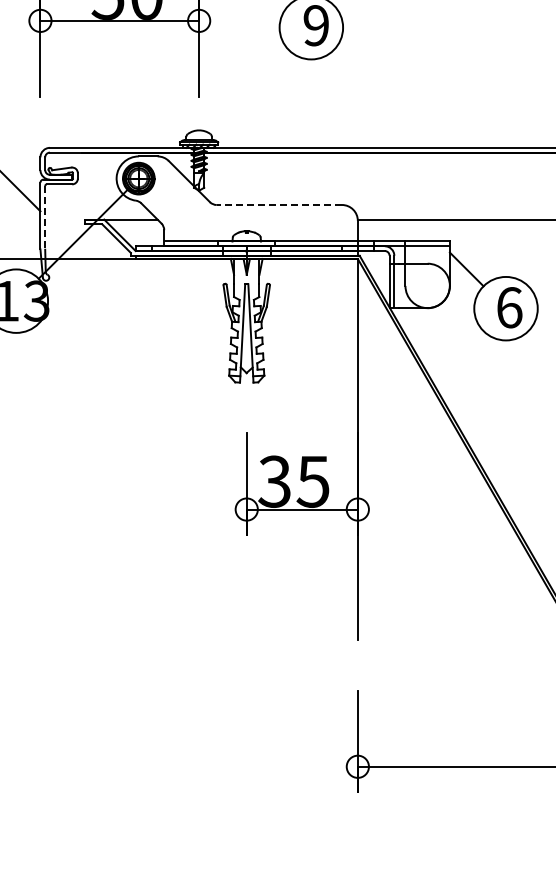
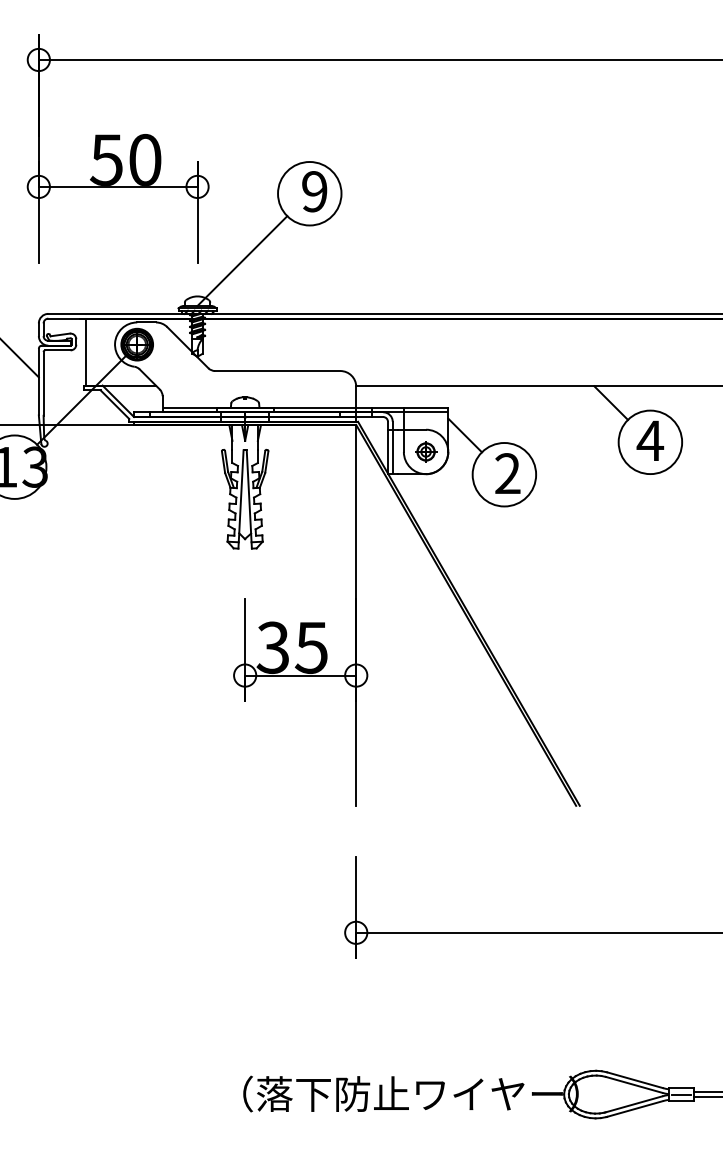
line: (244, 94) -> (242, 260), added
line: (88, 185) -> (86, 351), added
line: (279, 205) -> (277, 371), dashed -> solid
line: (45, 217) -> (43, 383), dashed -> solid
part: (428, 285) -> (426, 451), added
text: (509, 307) -> (507, 473), 6 -> 2

